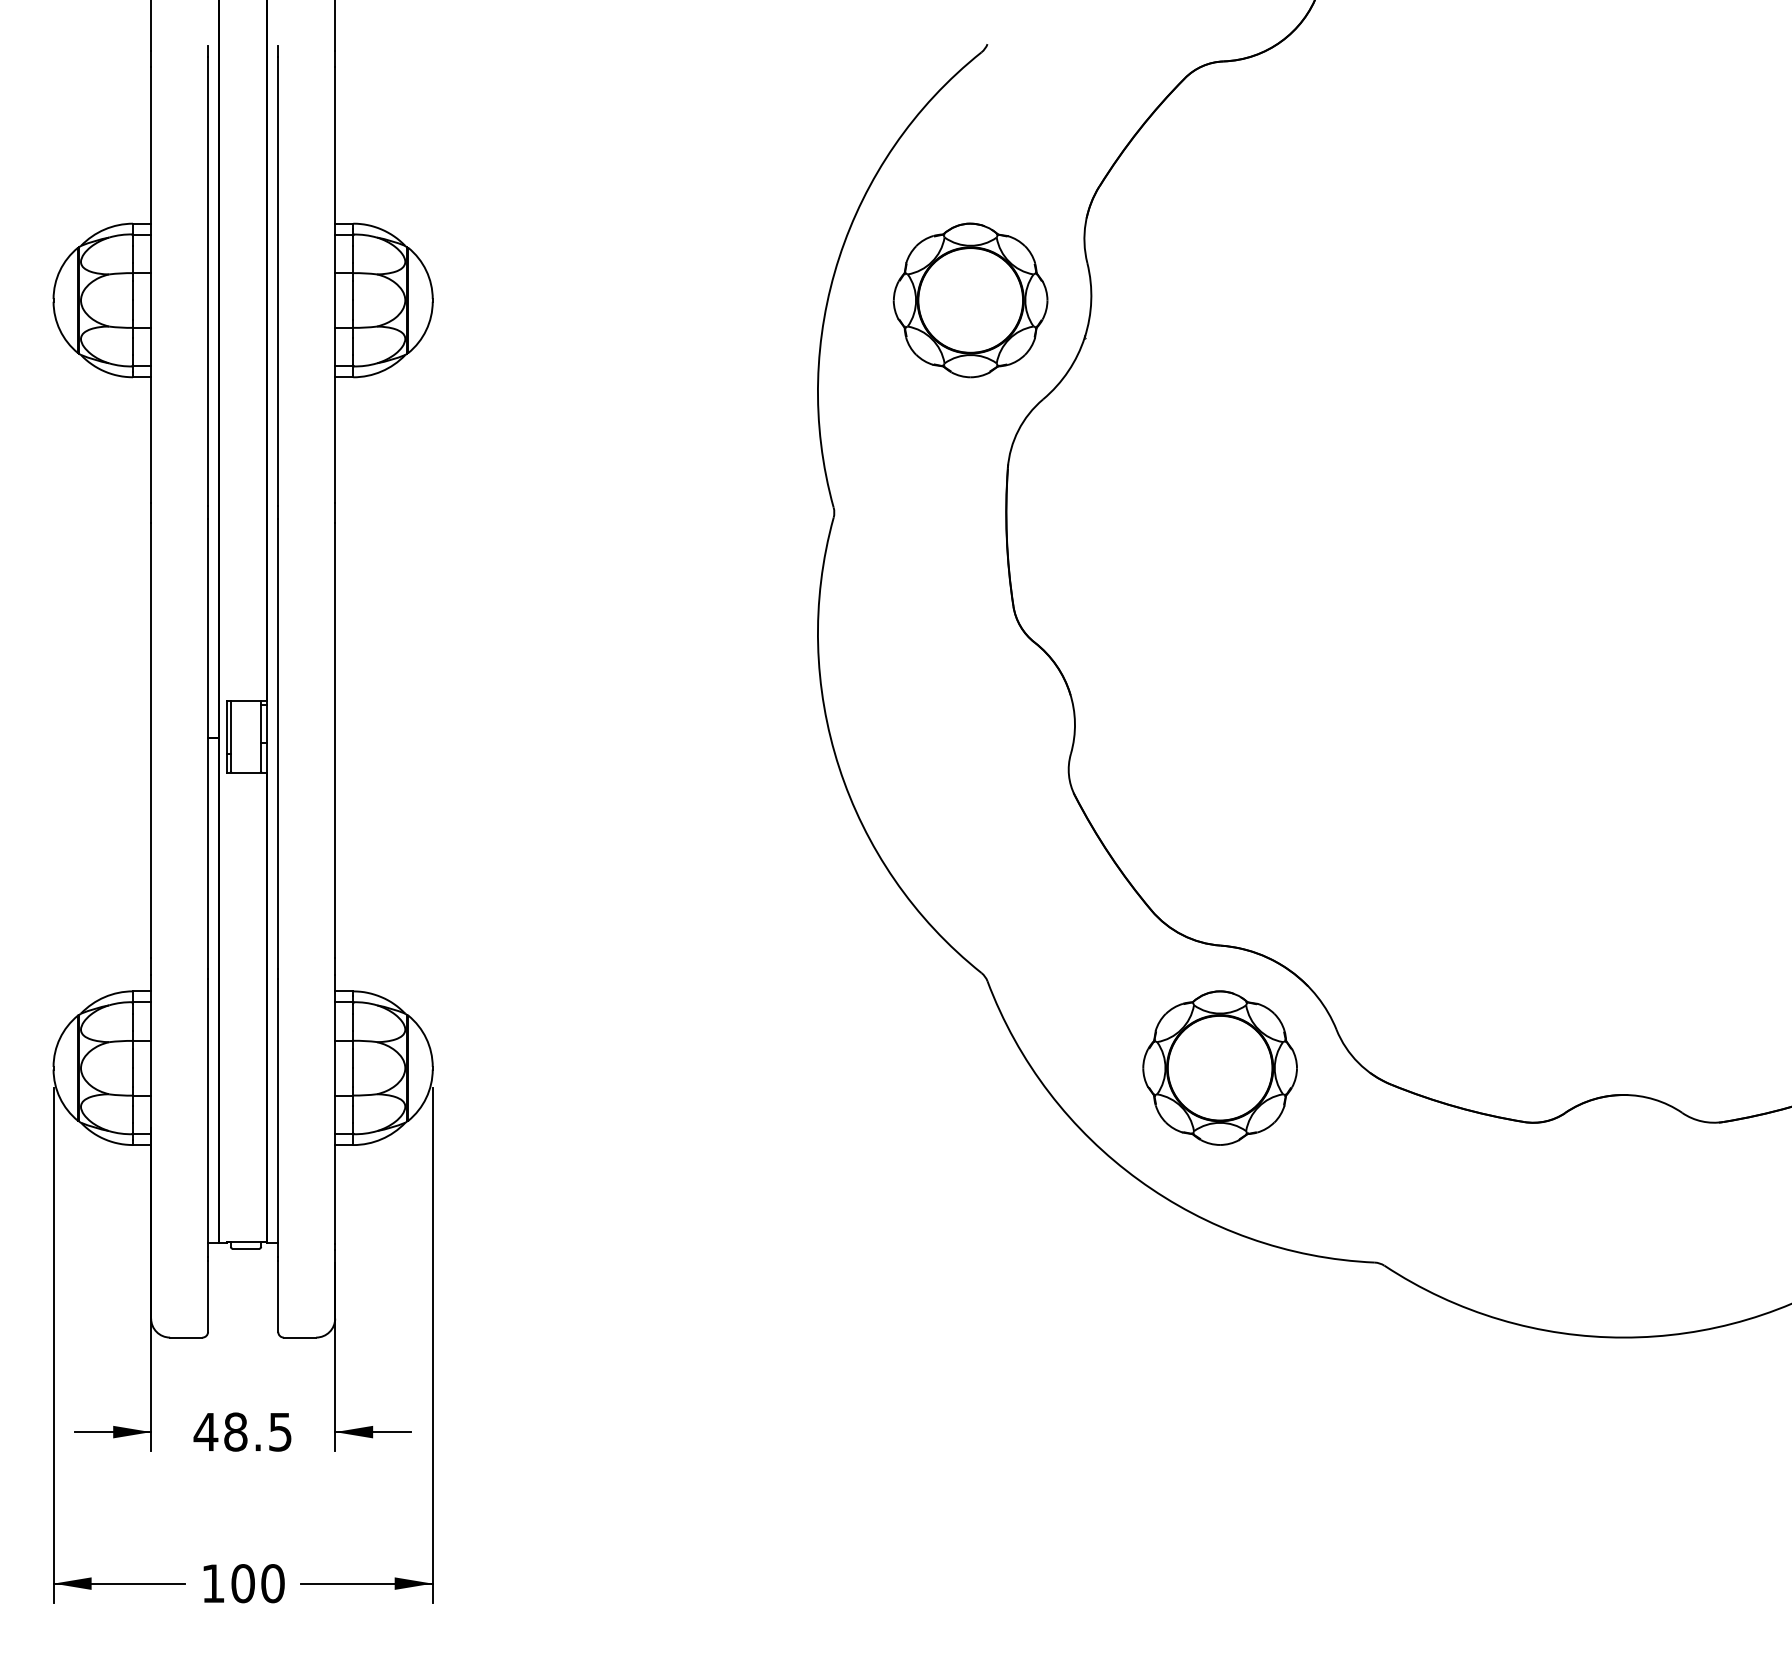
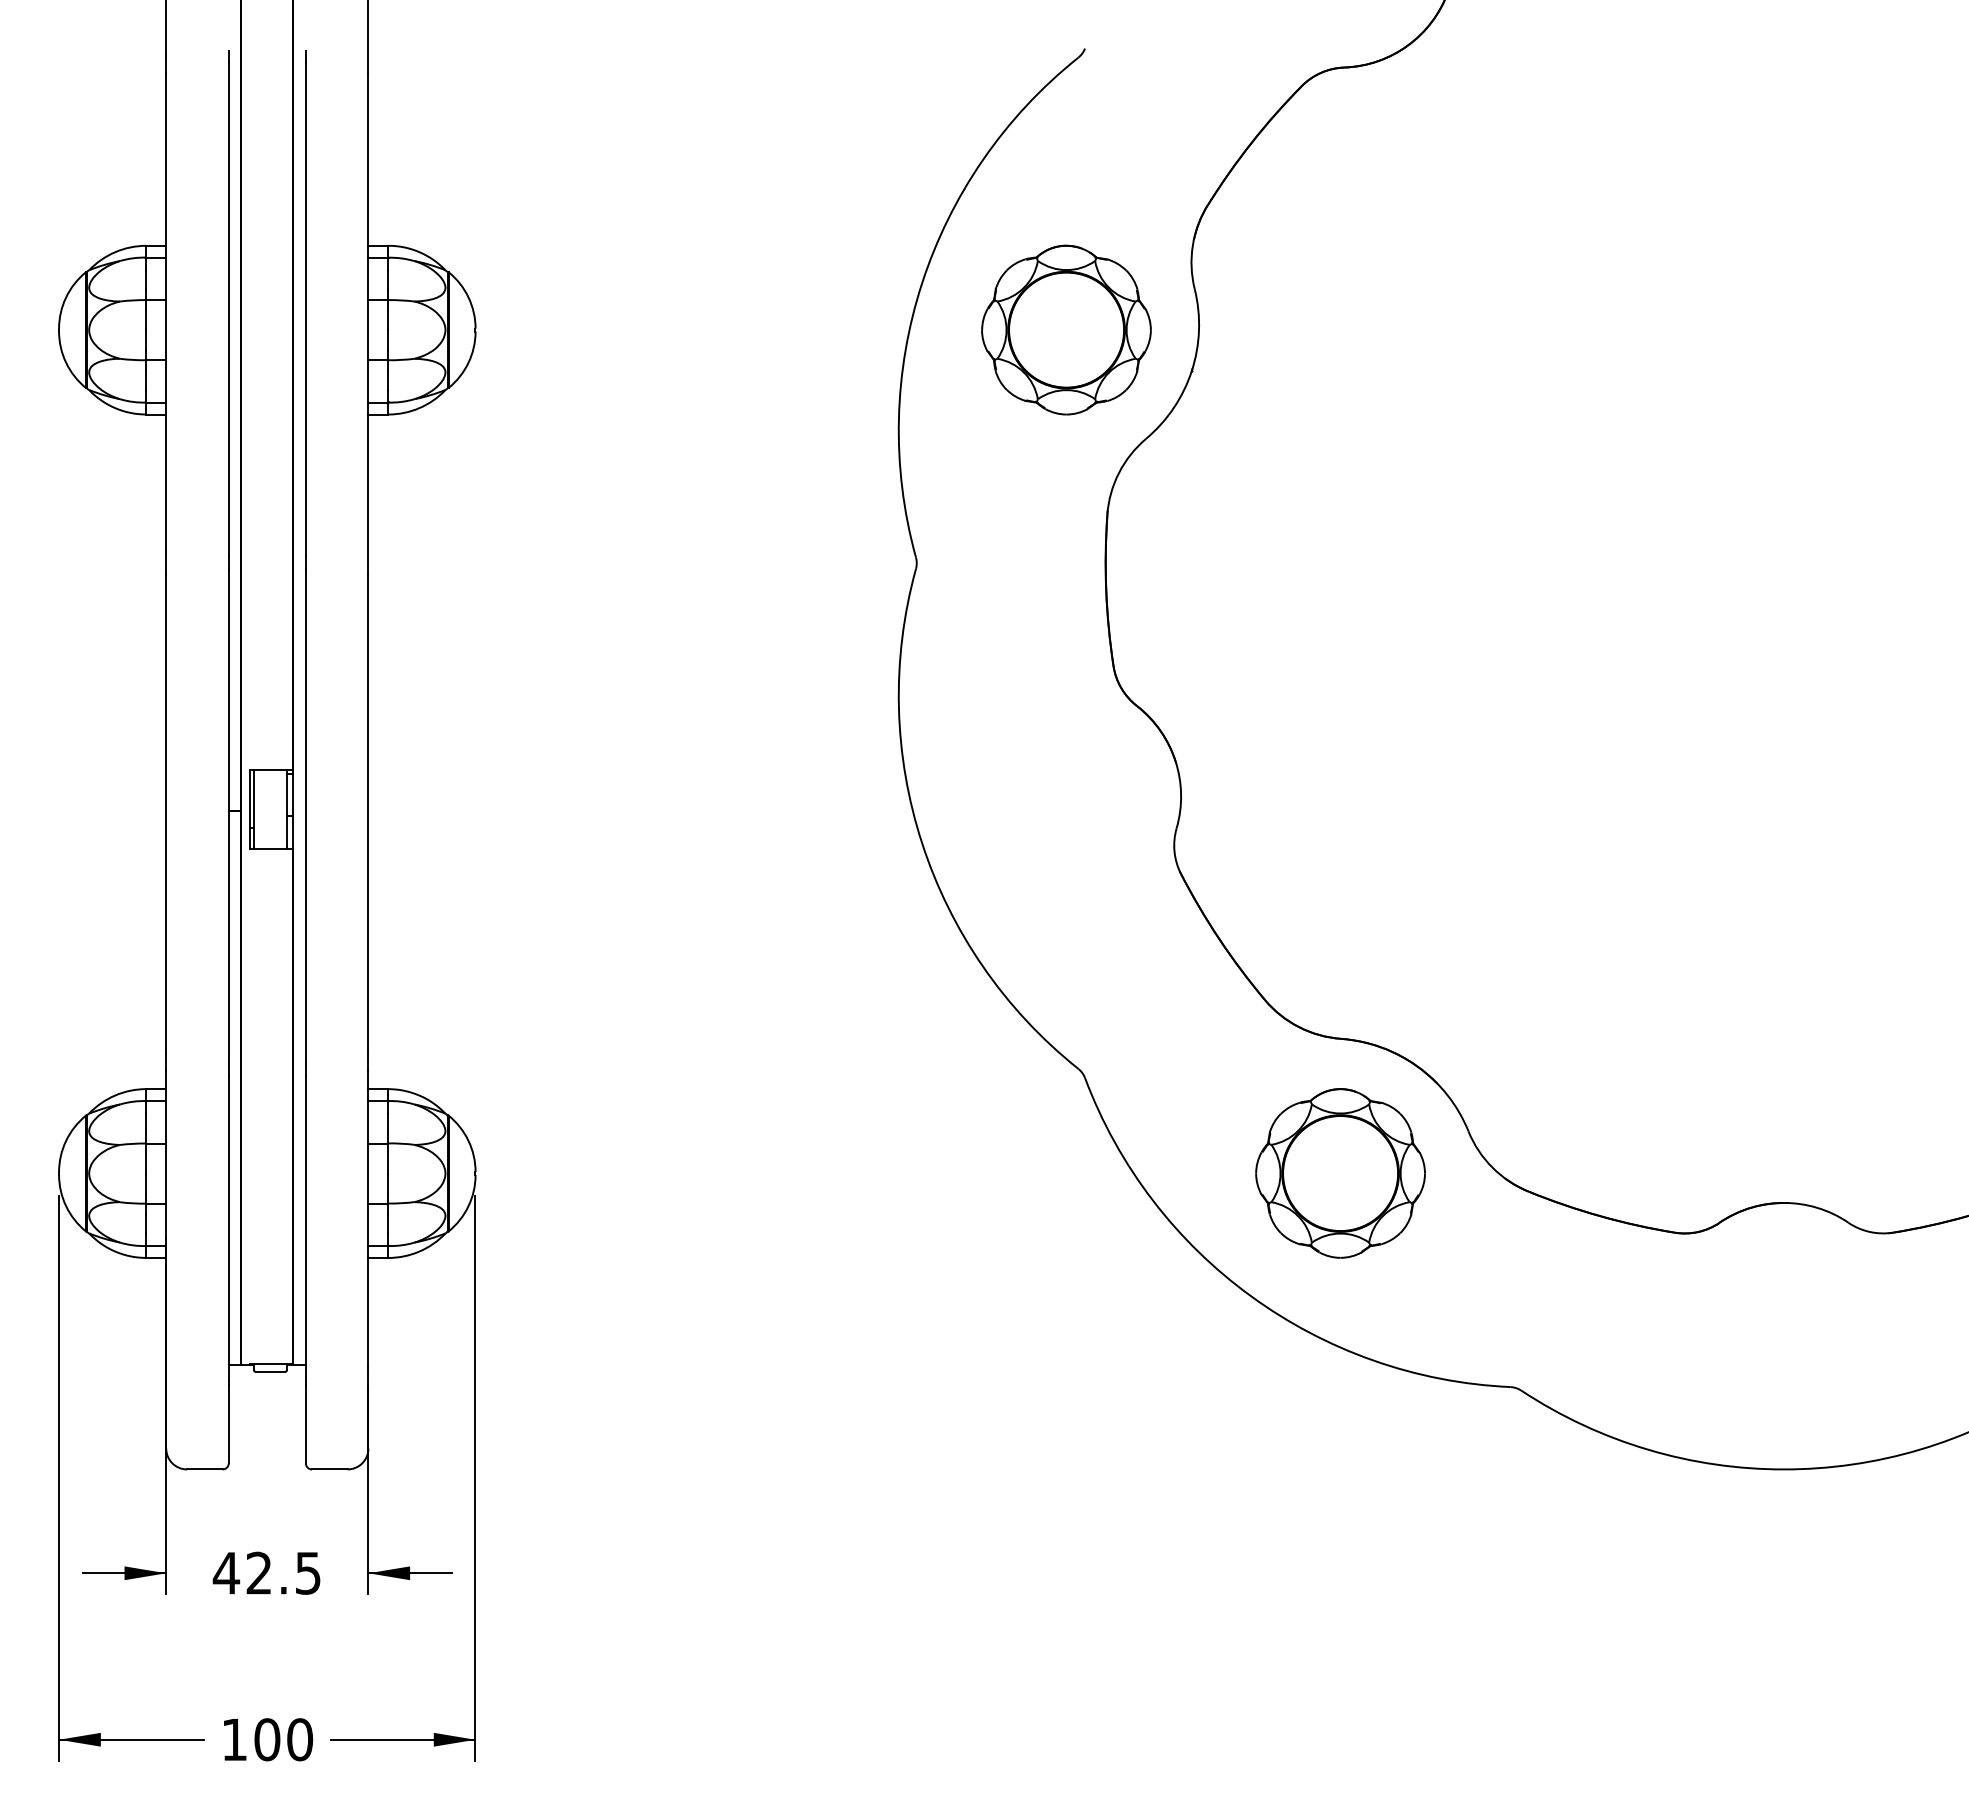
text: (236, 1431) -> (259, 1572), 48.5 -> 42.5

